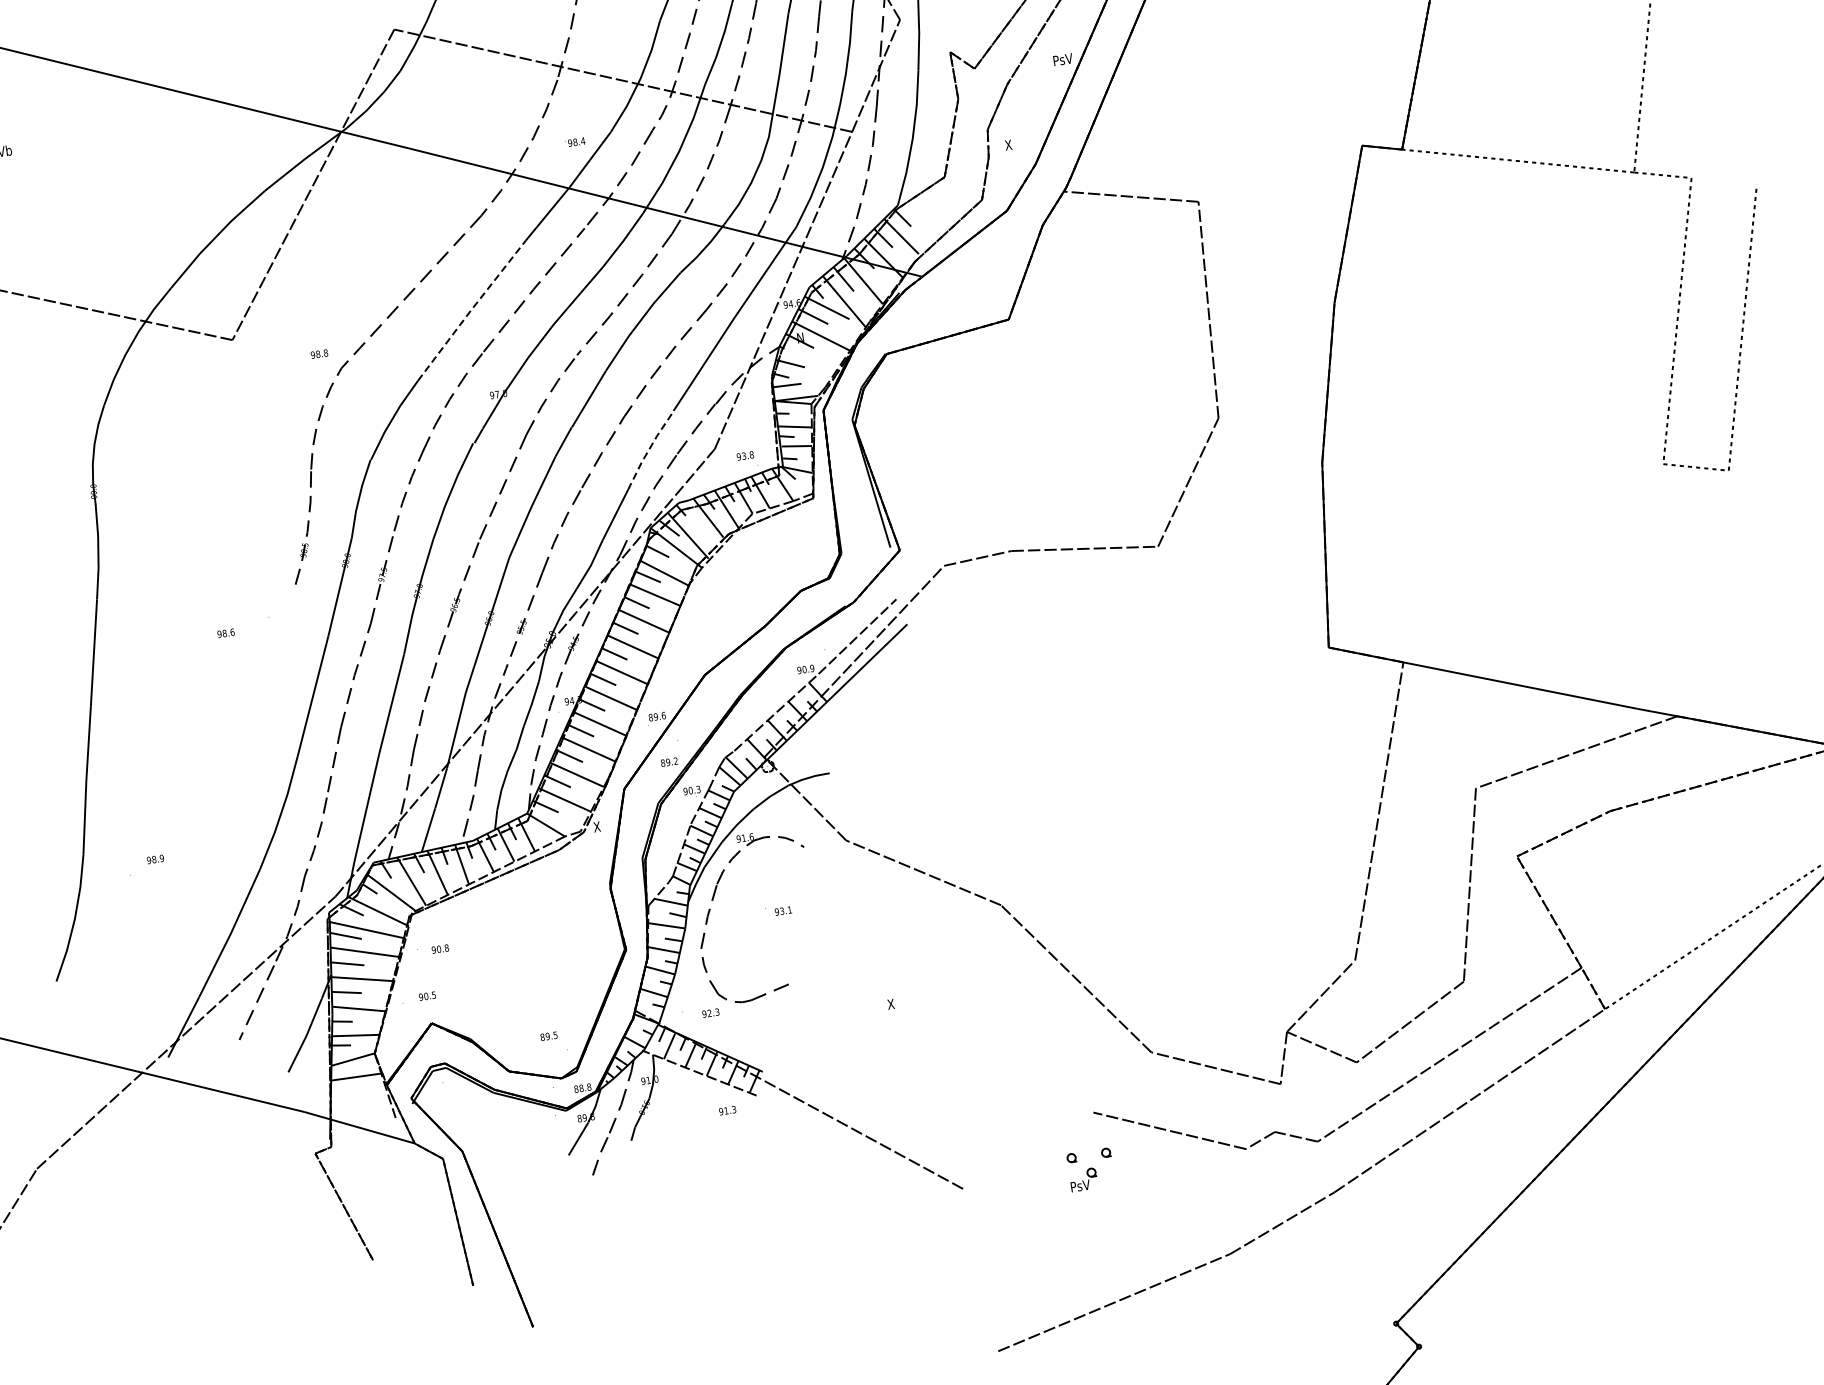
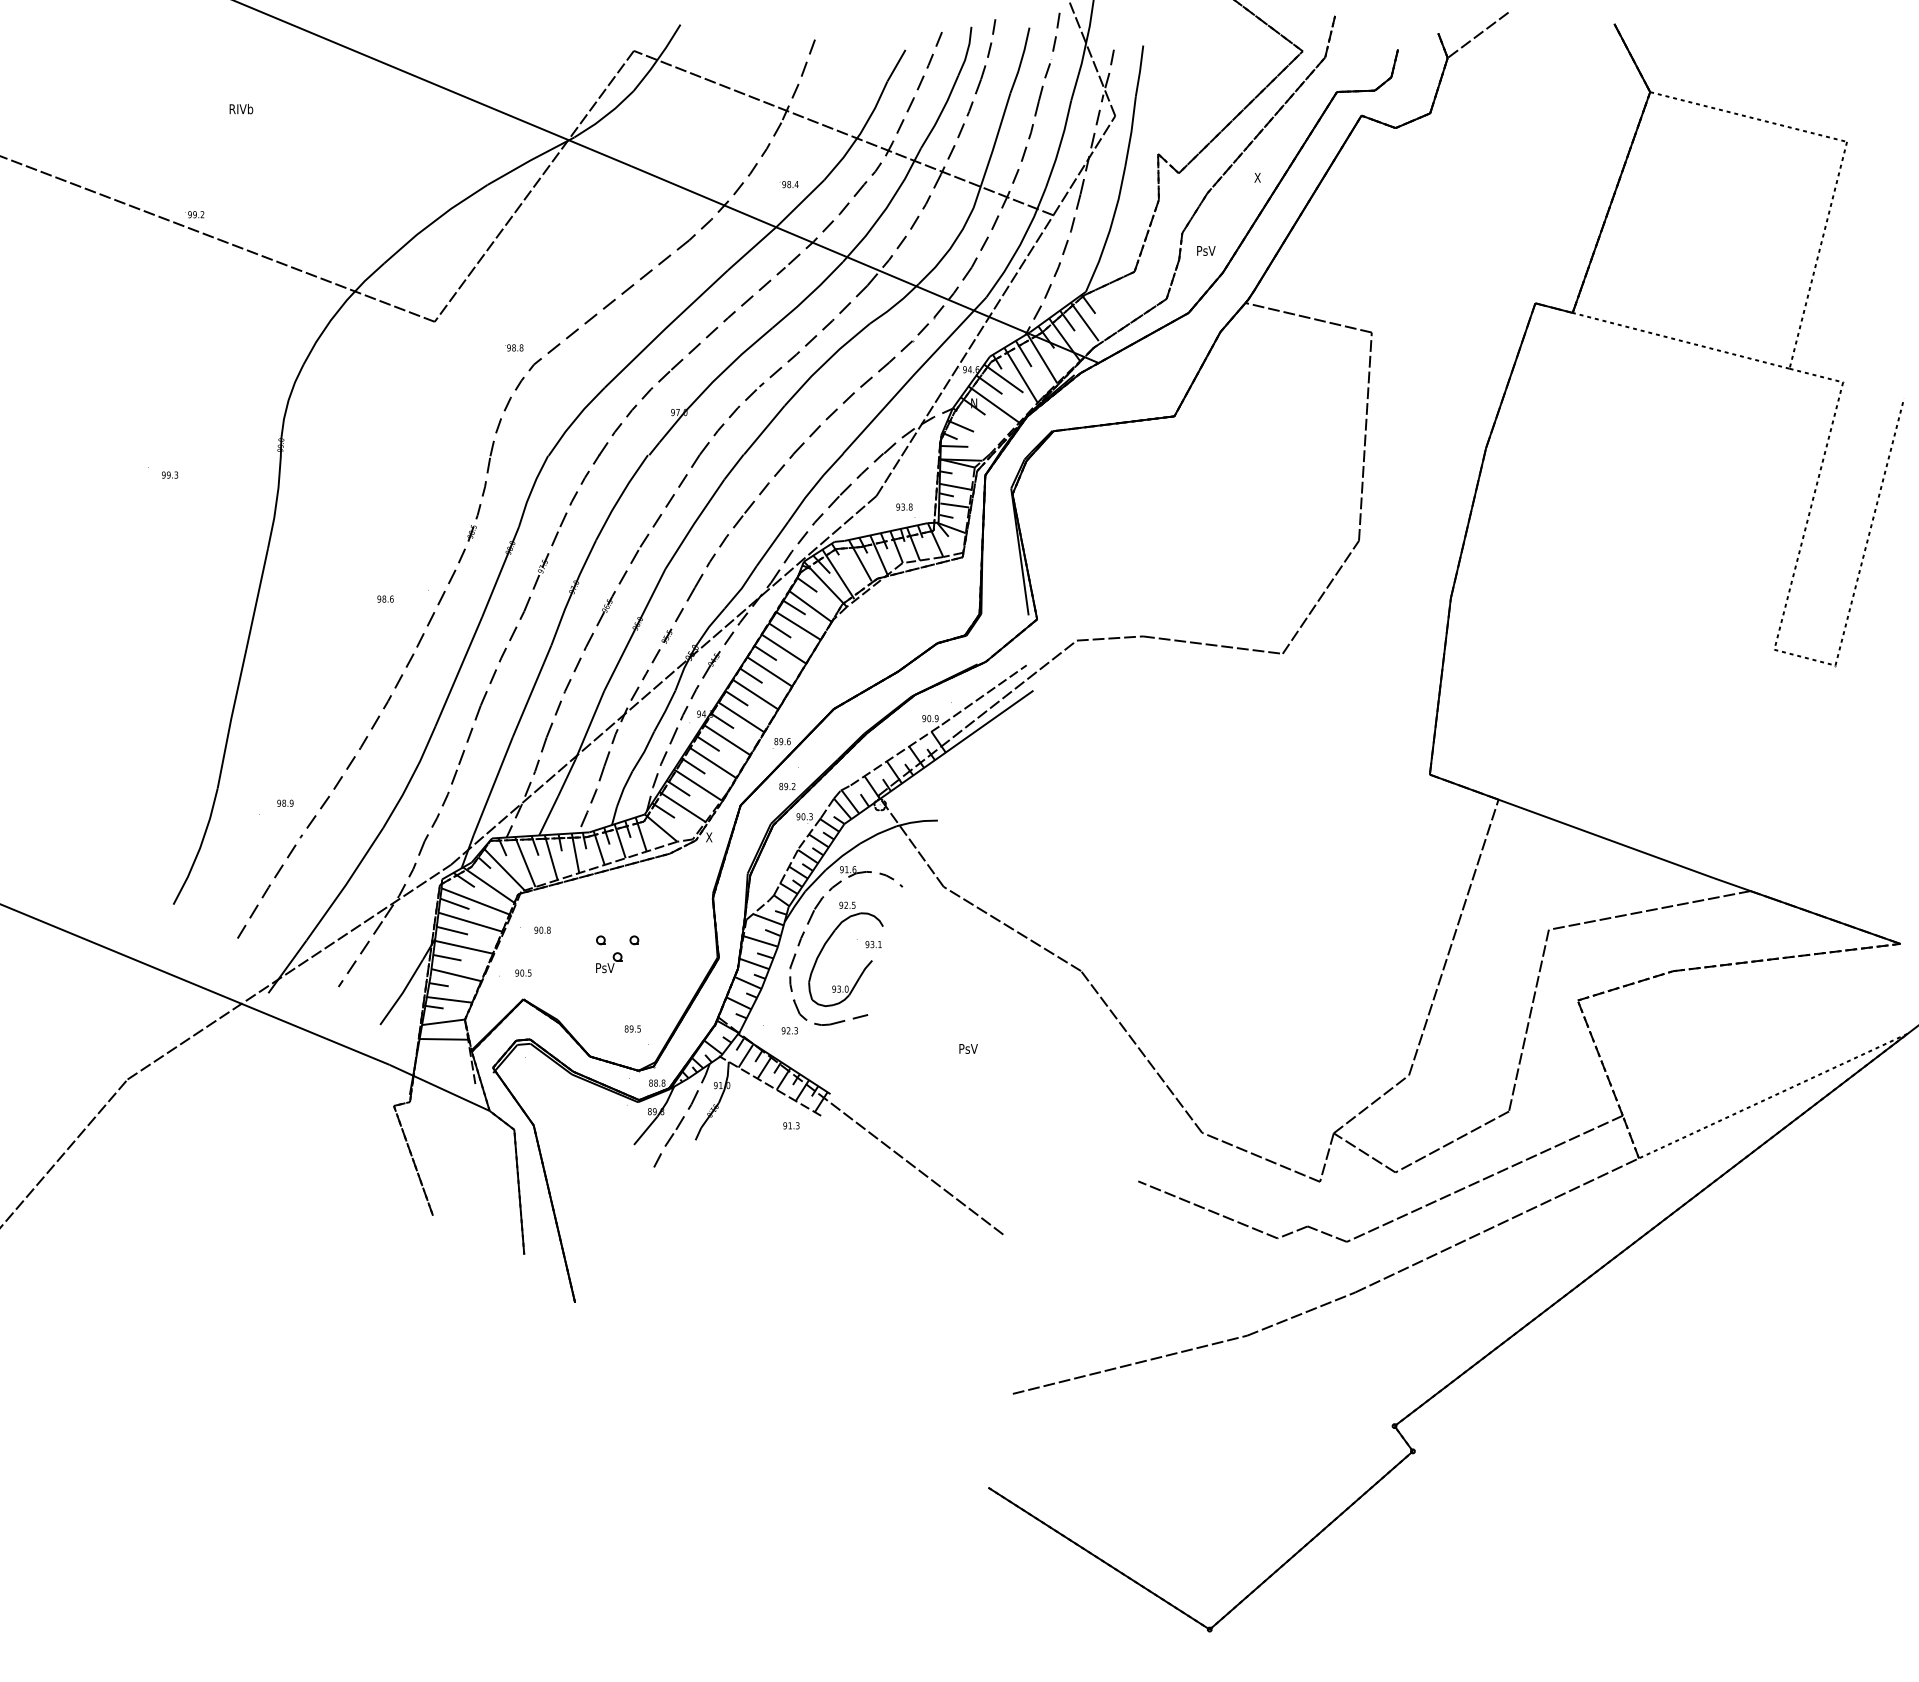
text: (1062, 59) -> (1263, 177), PsV -> X
text: (1014, 143) -> (1205, 250), X -> PsV
line: (471, 310) -> (665, 328), dashed -> solid
line: (649, 449) -> (814, 486), dashed -> solid
part: (217, 802) -> (352, 758), added
part: (735, 916) -> (827, 942), added
text: (896, 1003) -> (967, 1048), X -> PsV
part: (1090, 1170) -> (617, 954), moved

